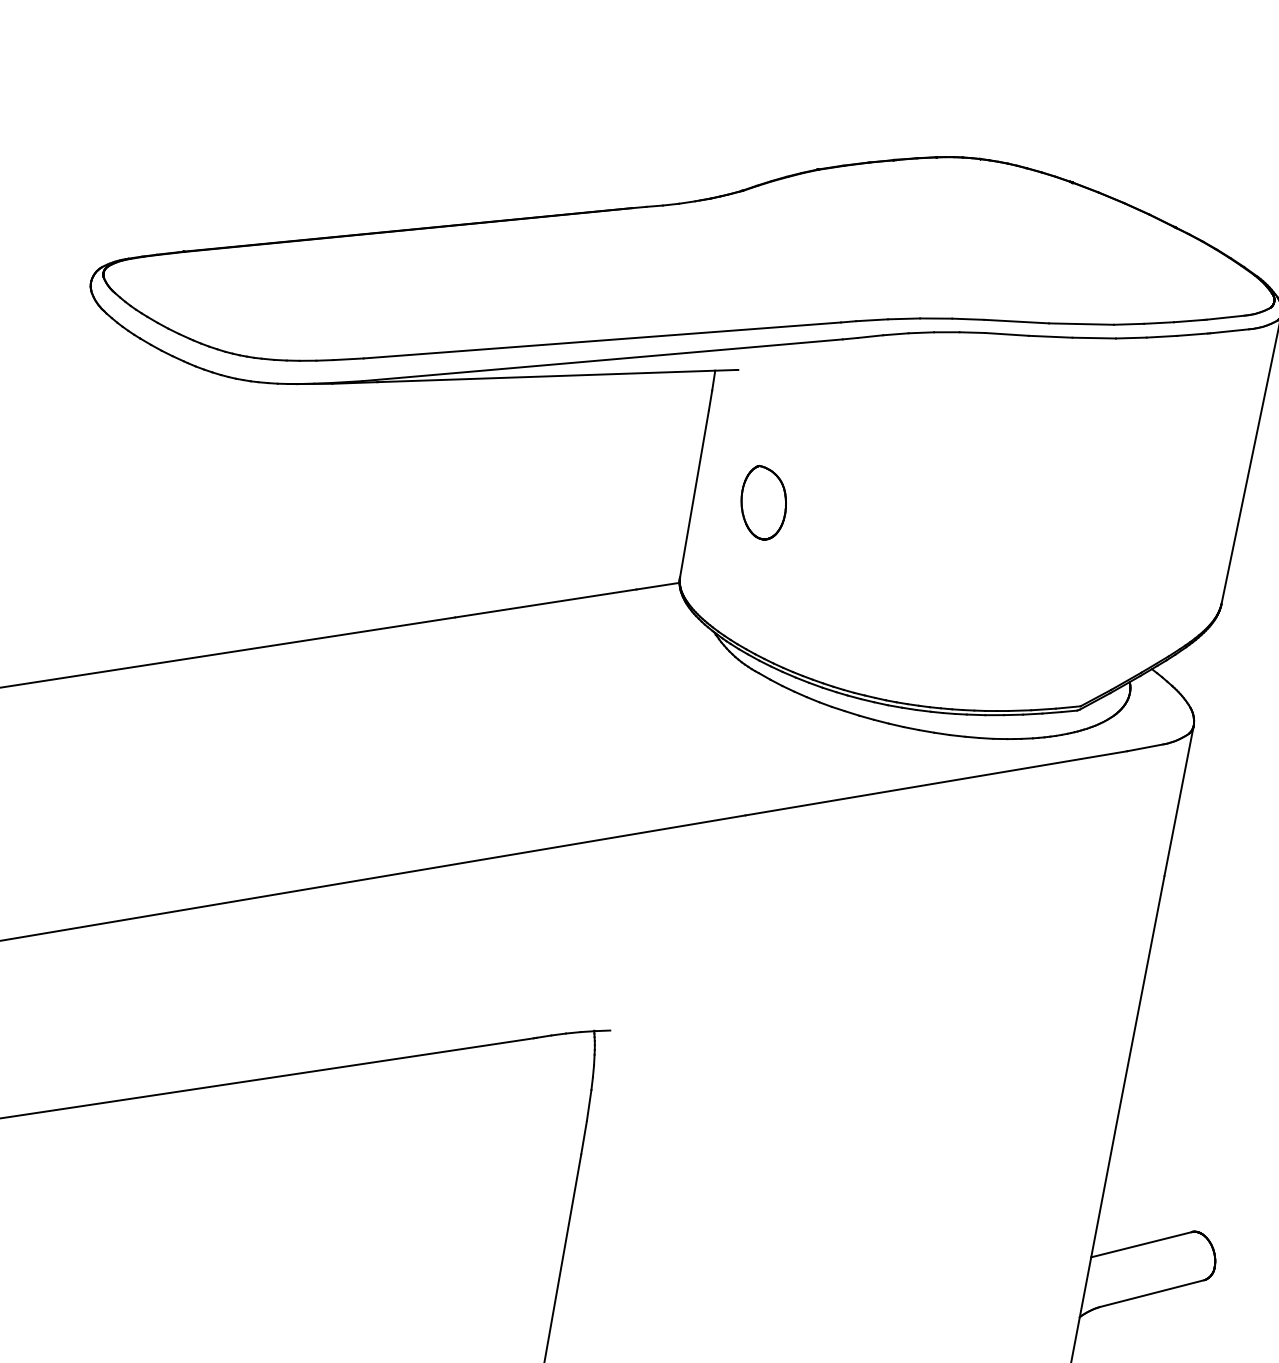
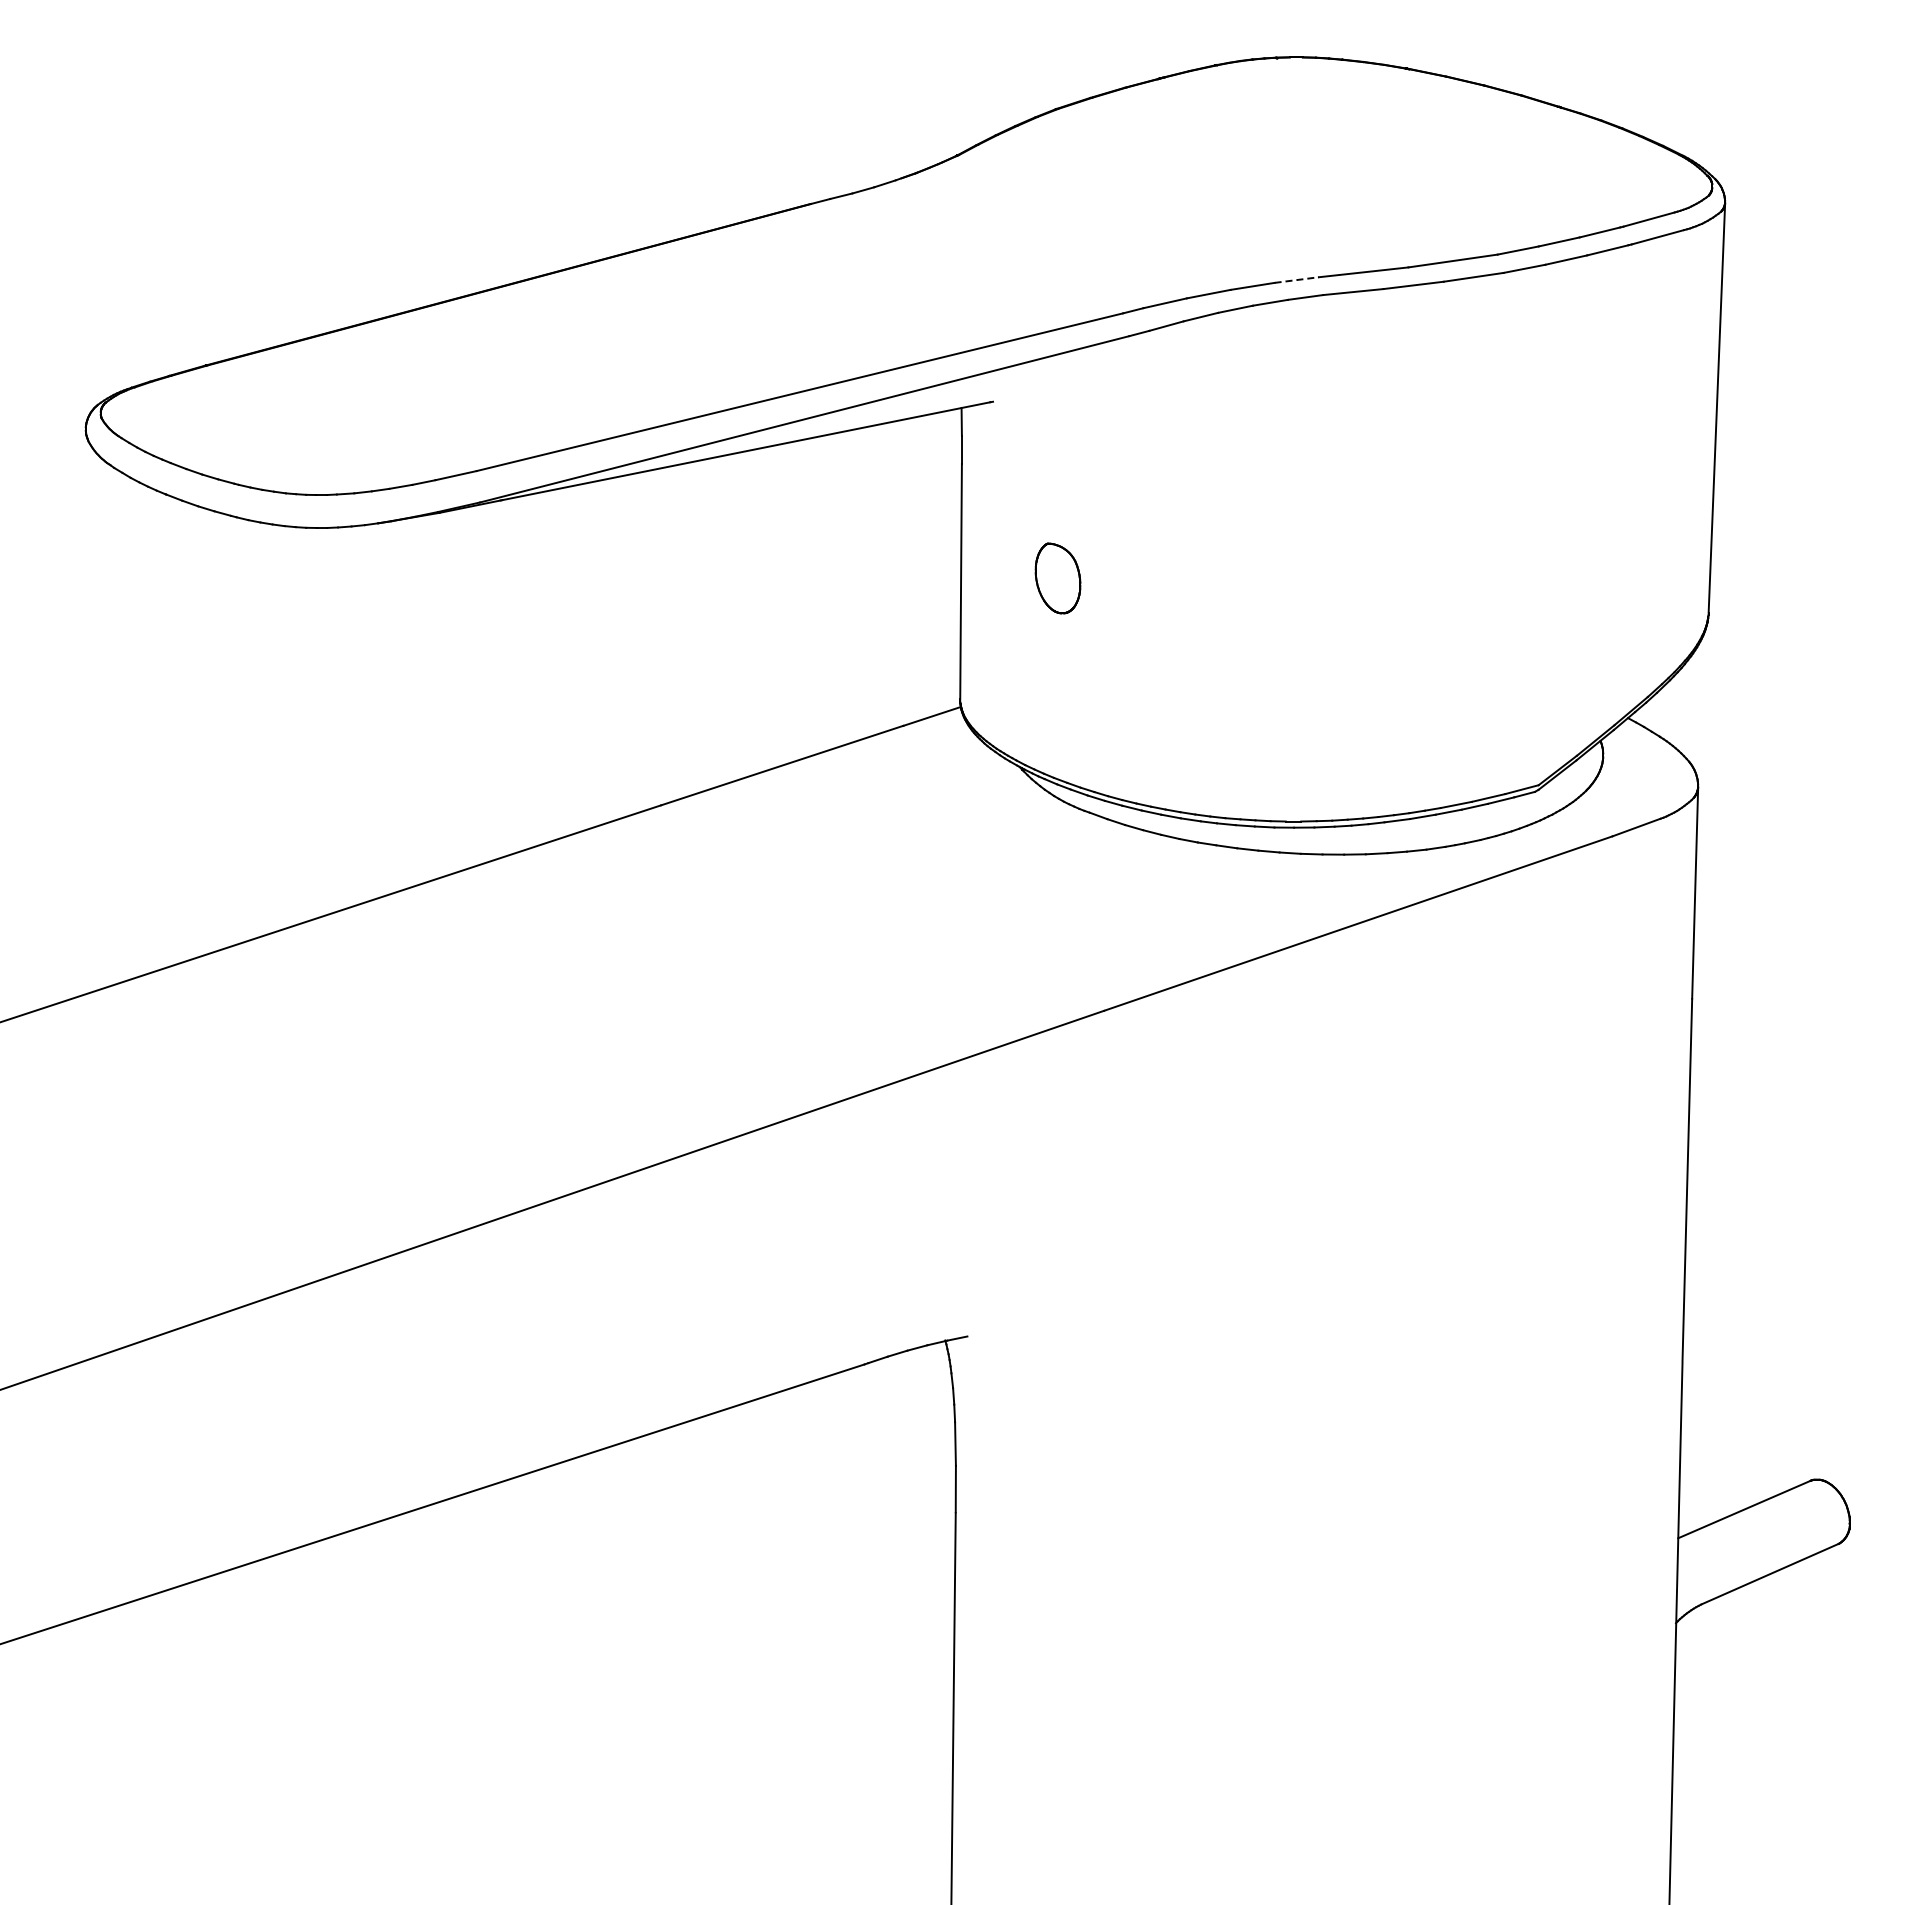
line: (968, 319) -> (1297, 280), solid -> dashed
part: (763, 502) -> (1057, 578), size x0.7

